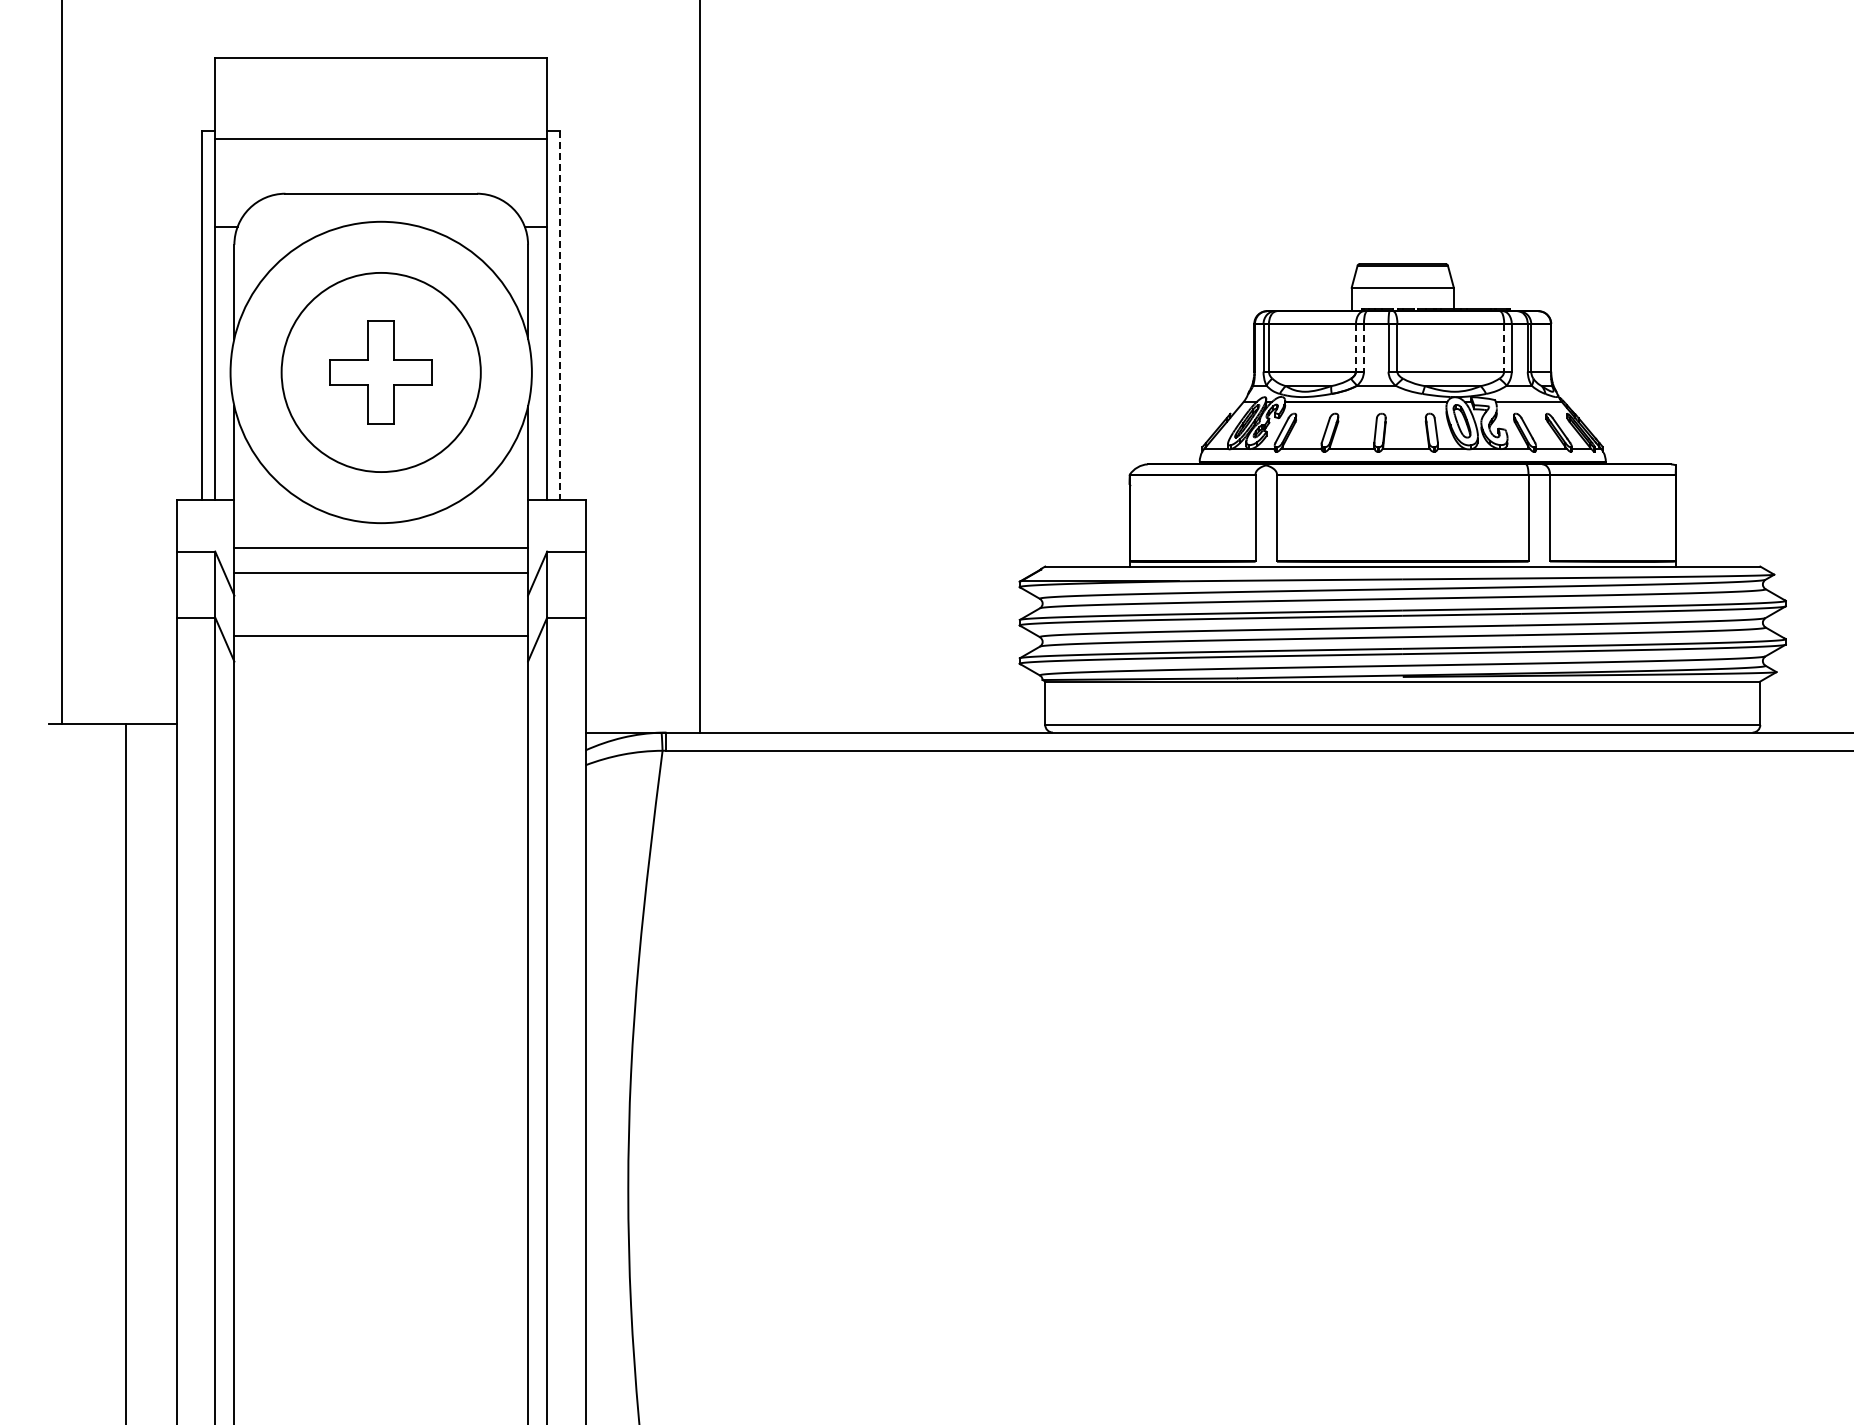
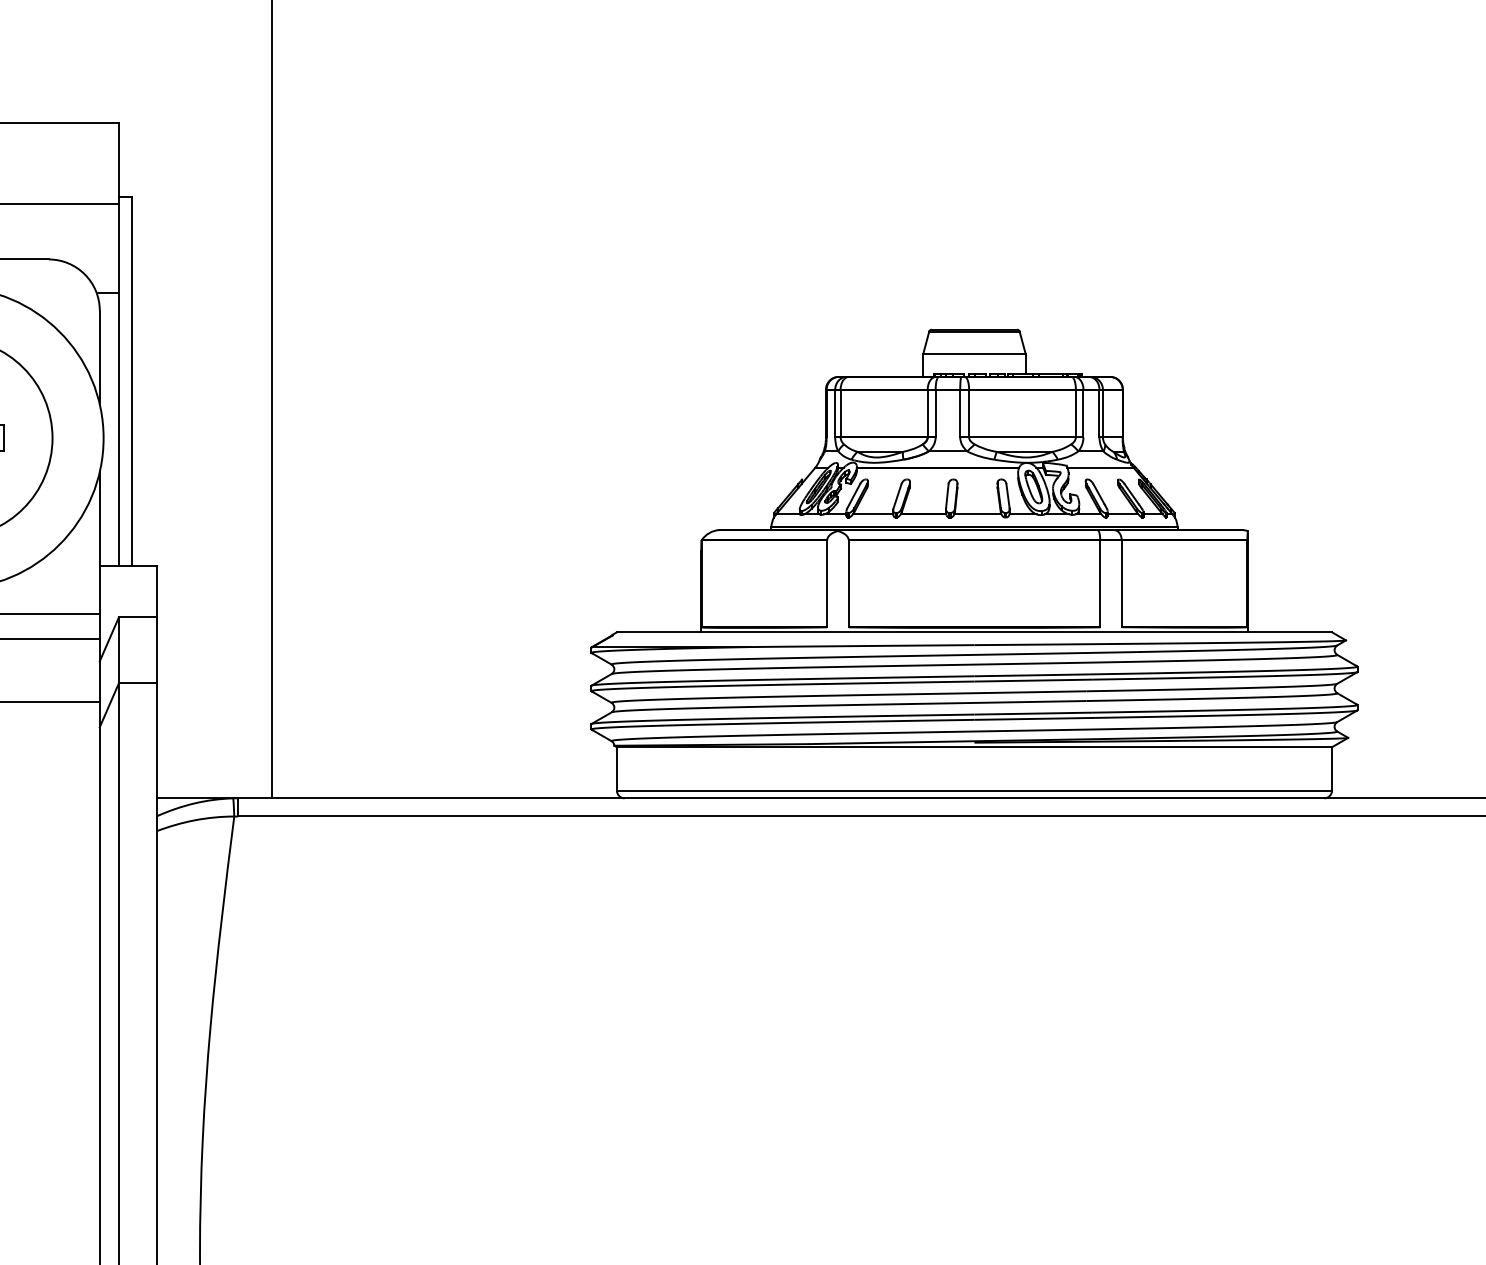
line: (560, 316) -> (132, 382), dashed -> solid
line: (1356, 347) -> (928, 413), dashed -> solid
line: (1363, 347) -> (935, 413), dashed -> solid
line: (1504, 347) -> (1076, 413), dashed -> solid

